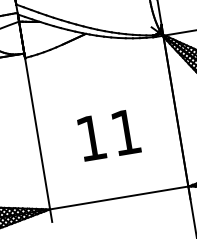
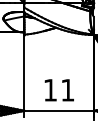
text: (107, 135) -> (58, 90), moved

